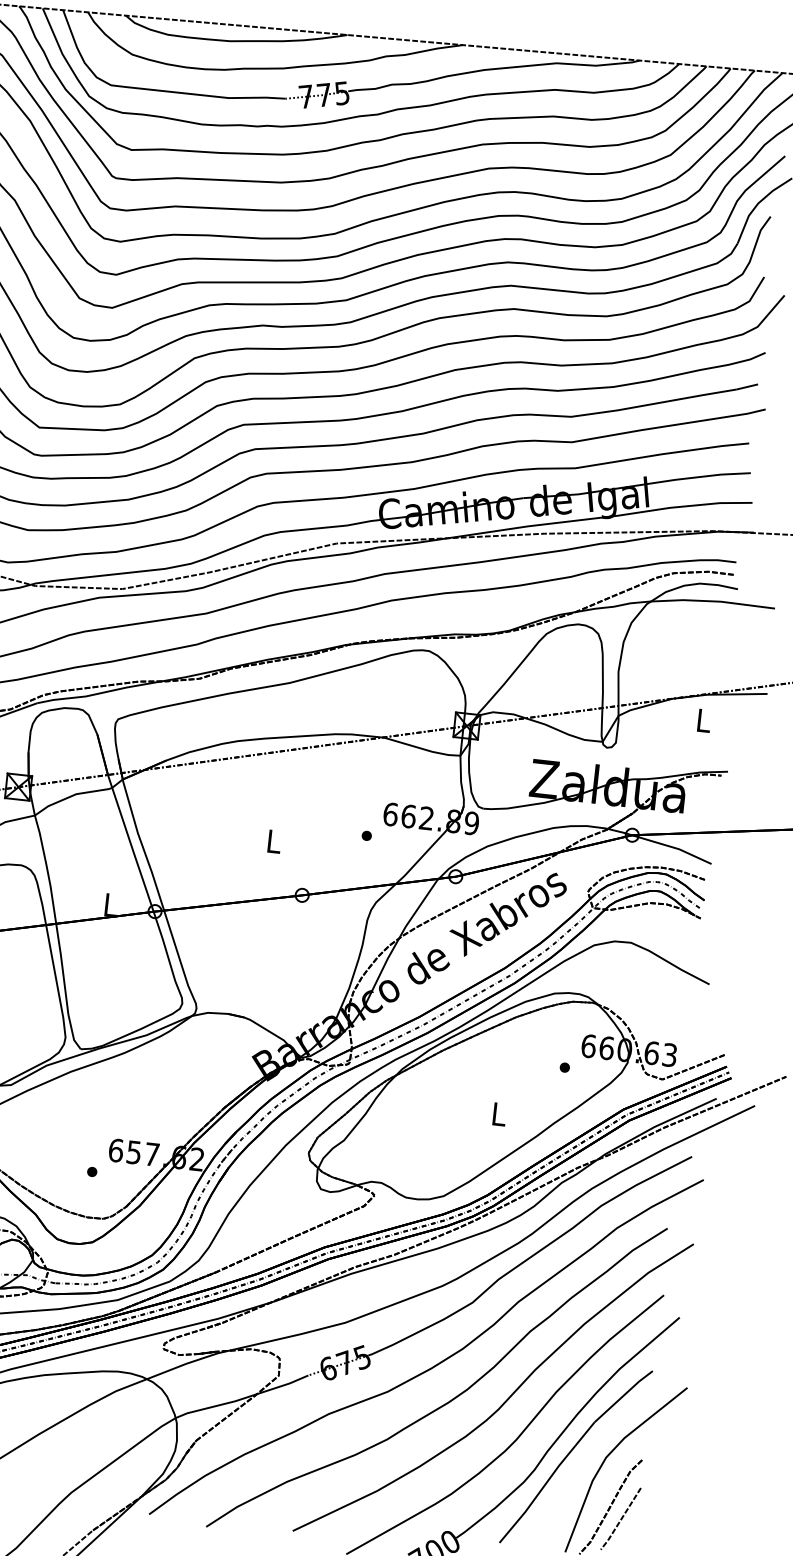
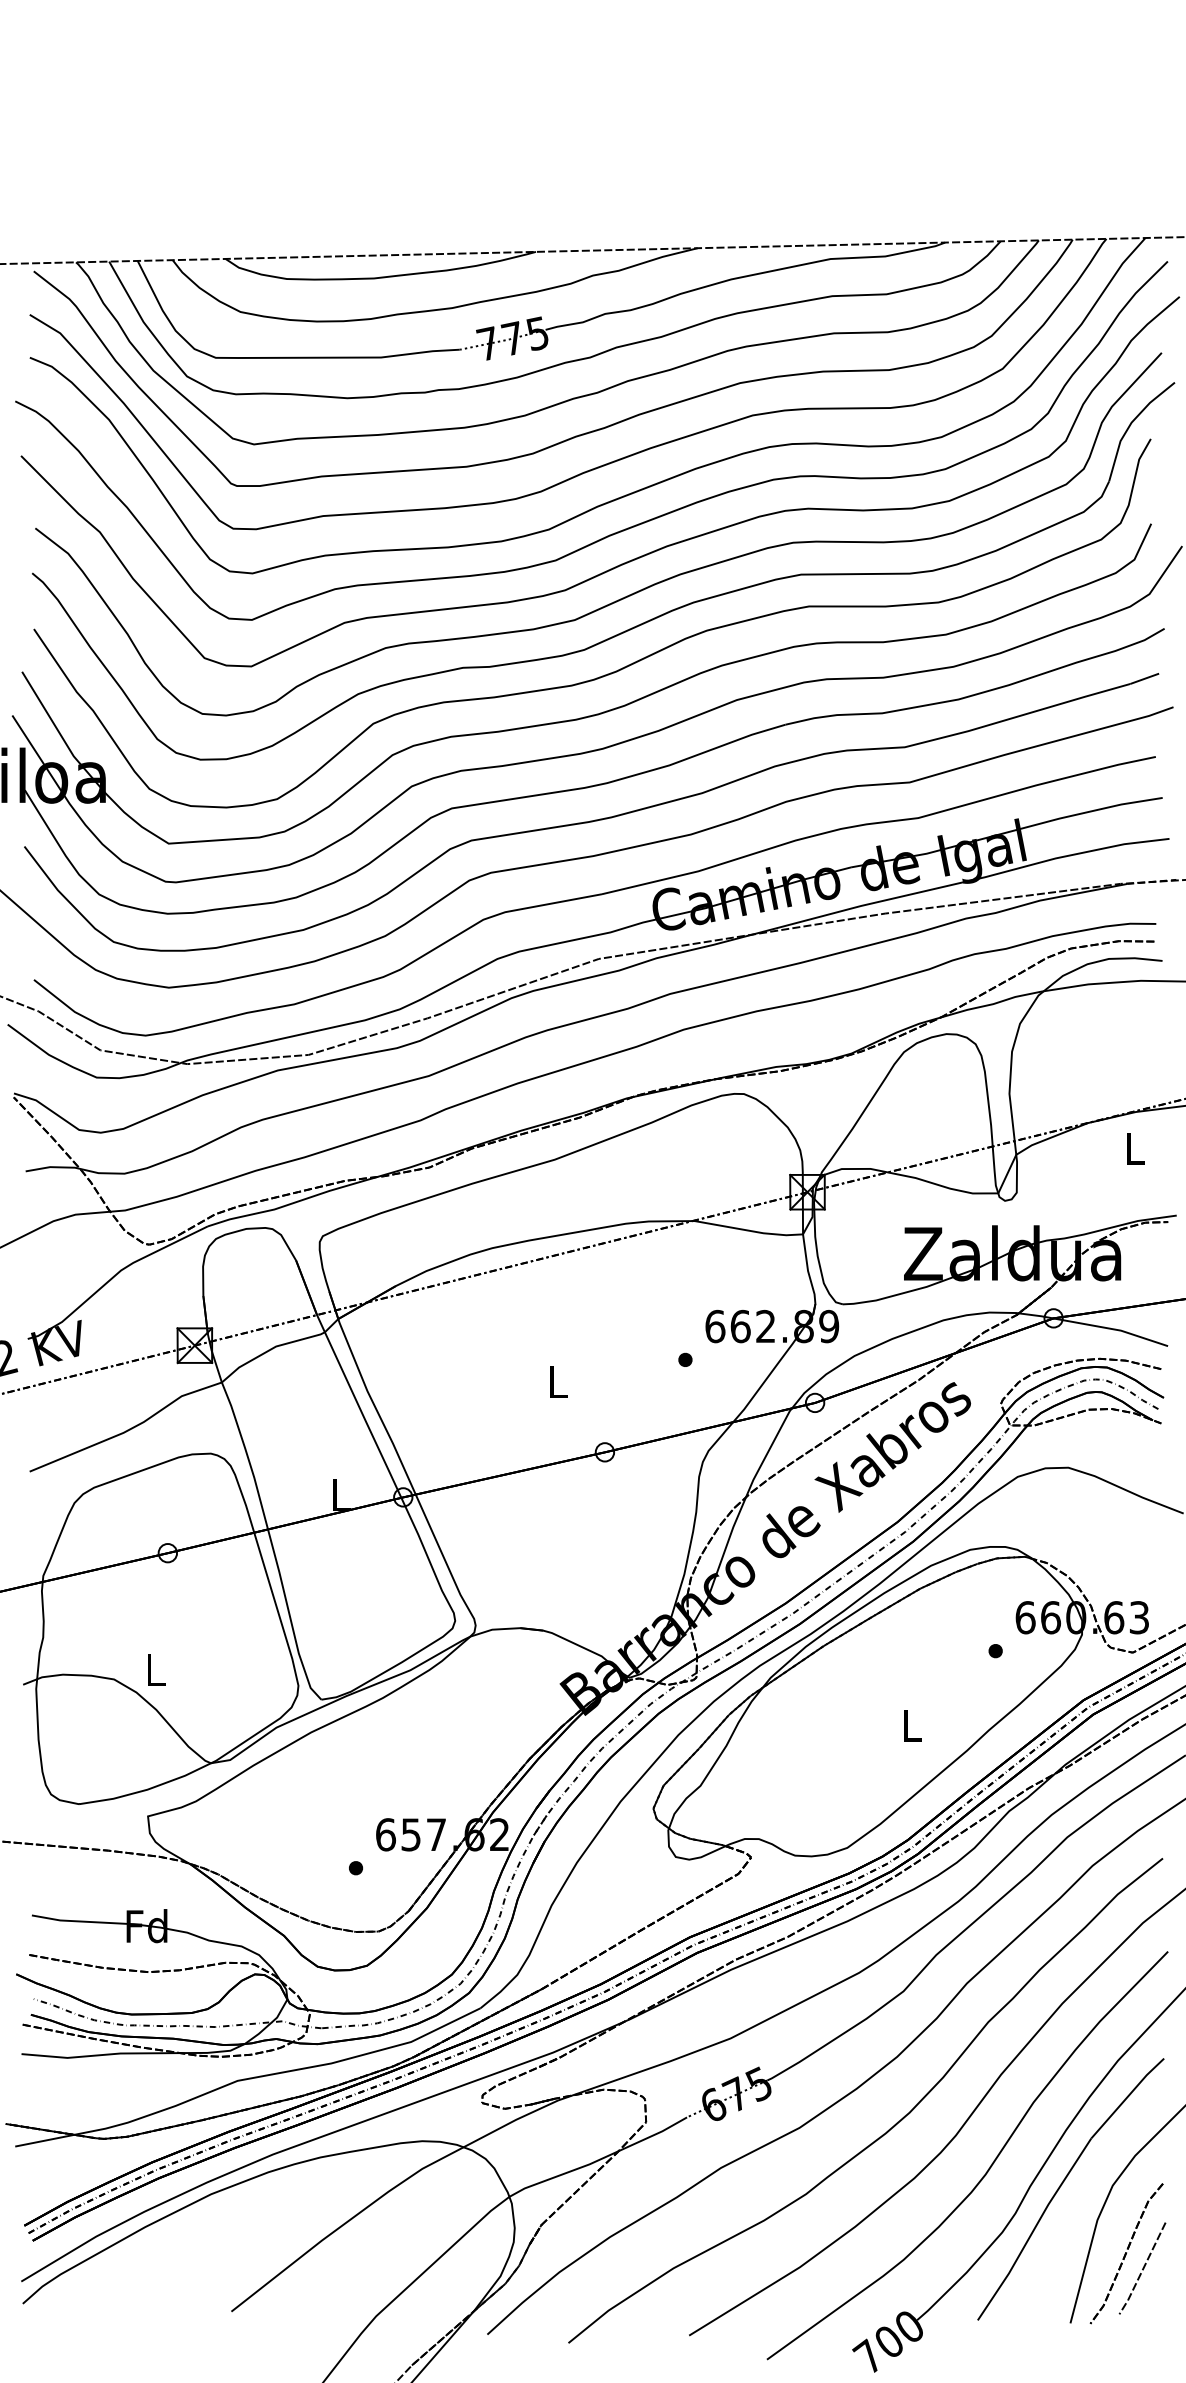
line: (736, 531) -> (1151, 881), solid -> dashed

